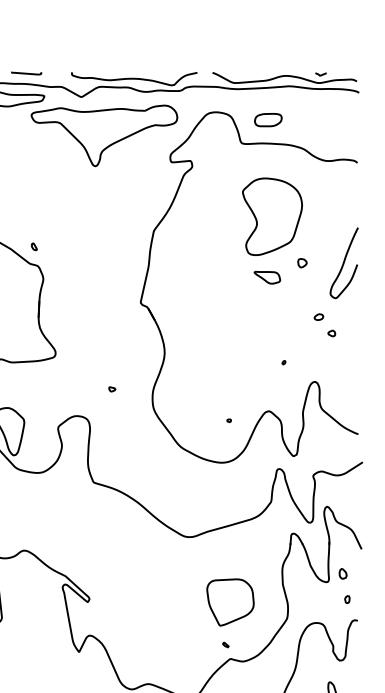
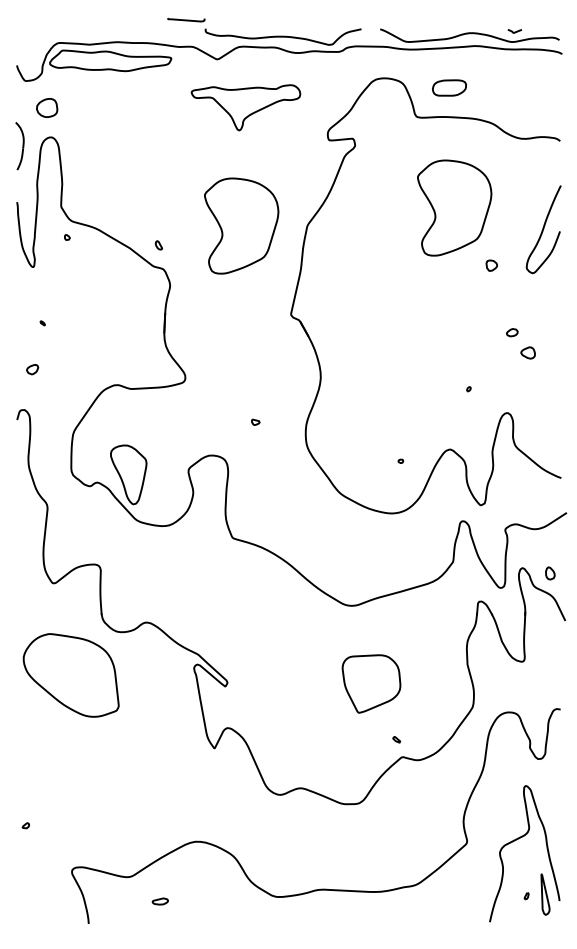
curve: (26, 72) -> (186, 19), moved
part: (104, 135) -> (245, 107), size x0.6
part: (100, 230) -> (241, 225), added
curve: (344, 263) -> (543, 229), moved
part: (267, 277) -> (448, 283), removed
part: (331, 333) -> (528, 352), size x1.6
part: (343, 573) -> (550, 573), moved
part: (347, 599) -> (547, 683), removed
part: (230, 602) -> (371, 683), moved

